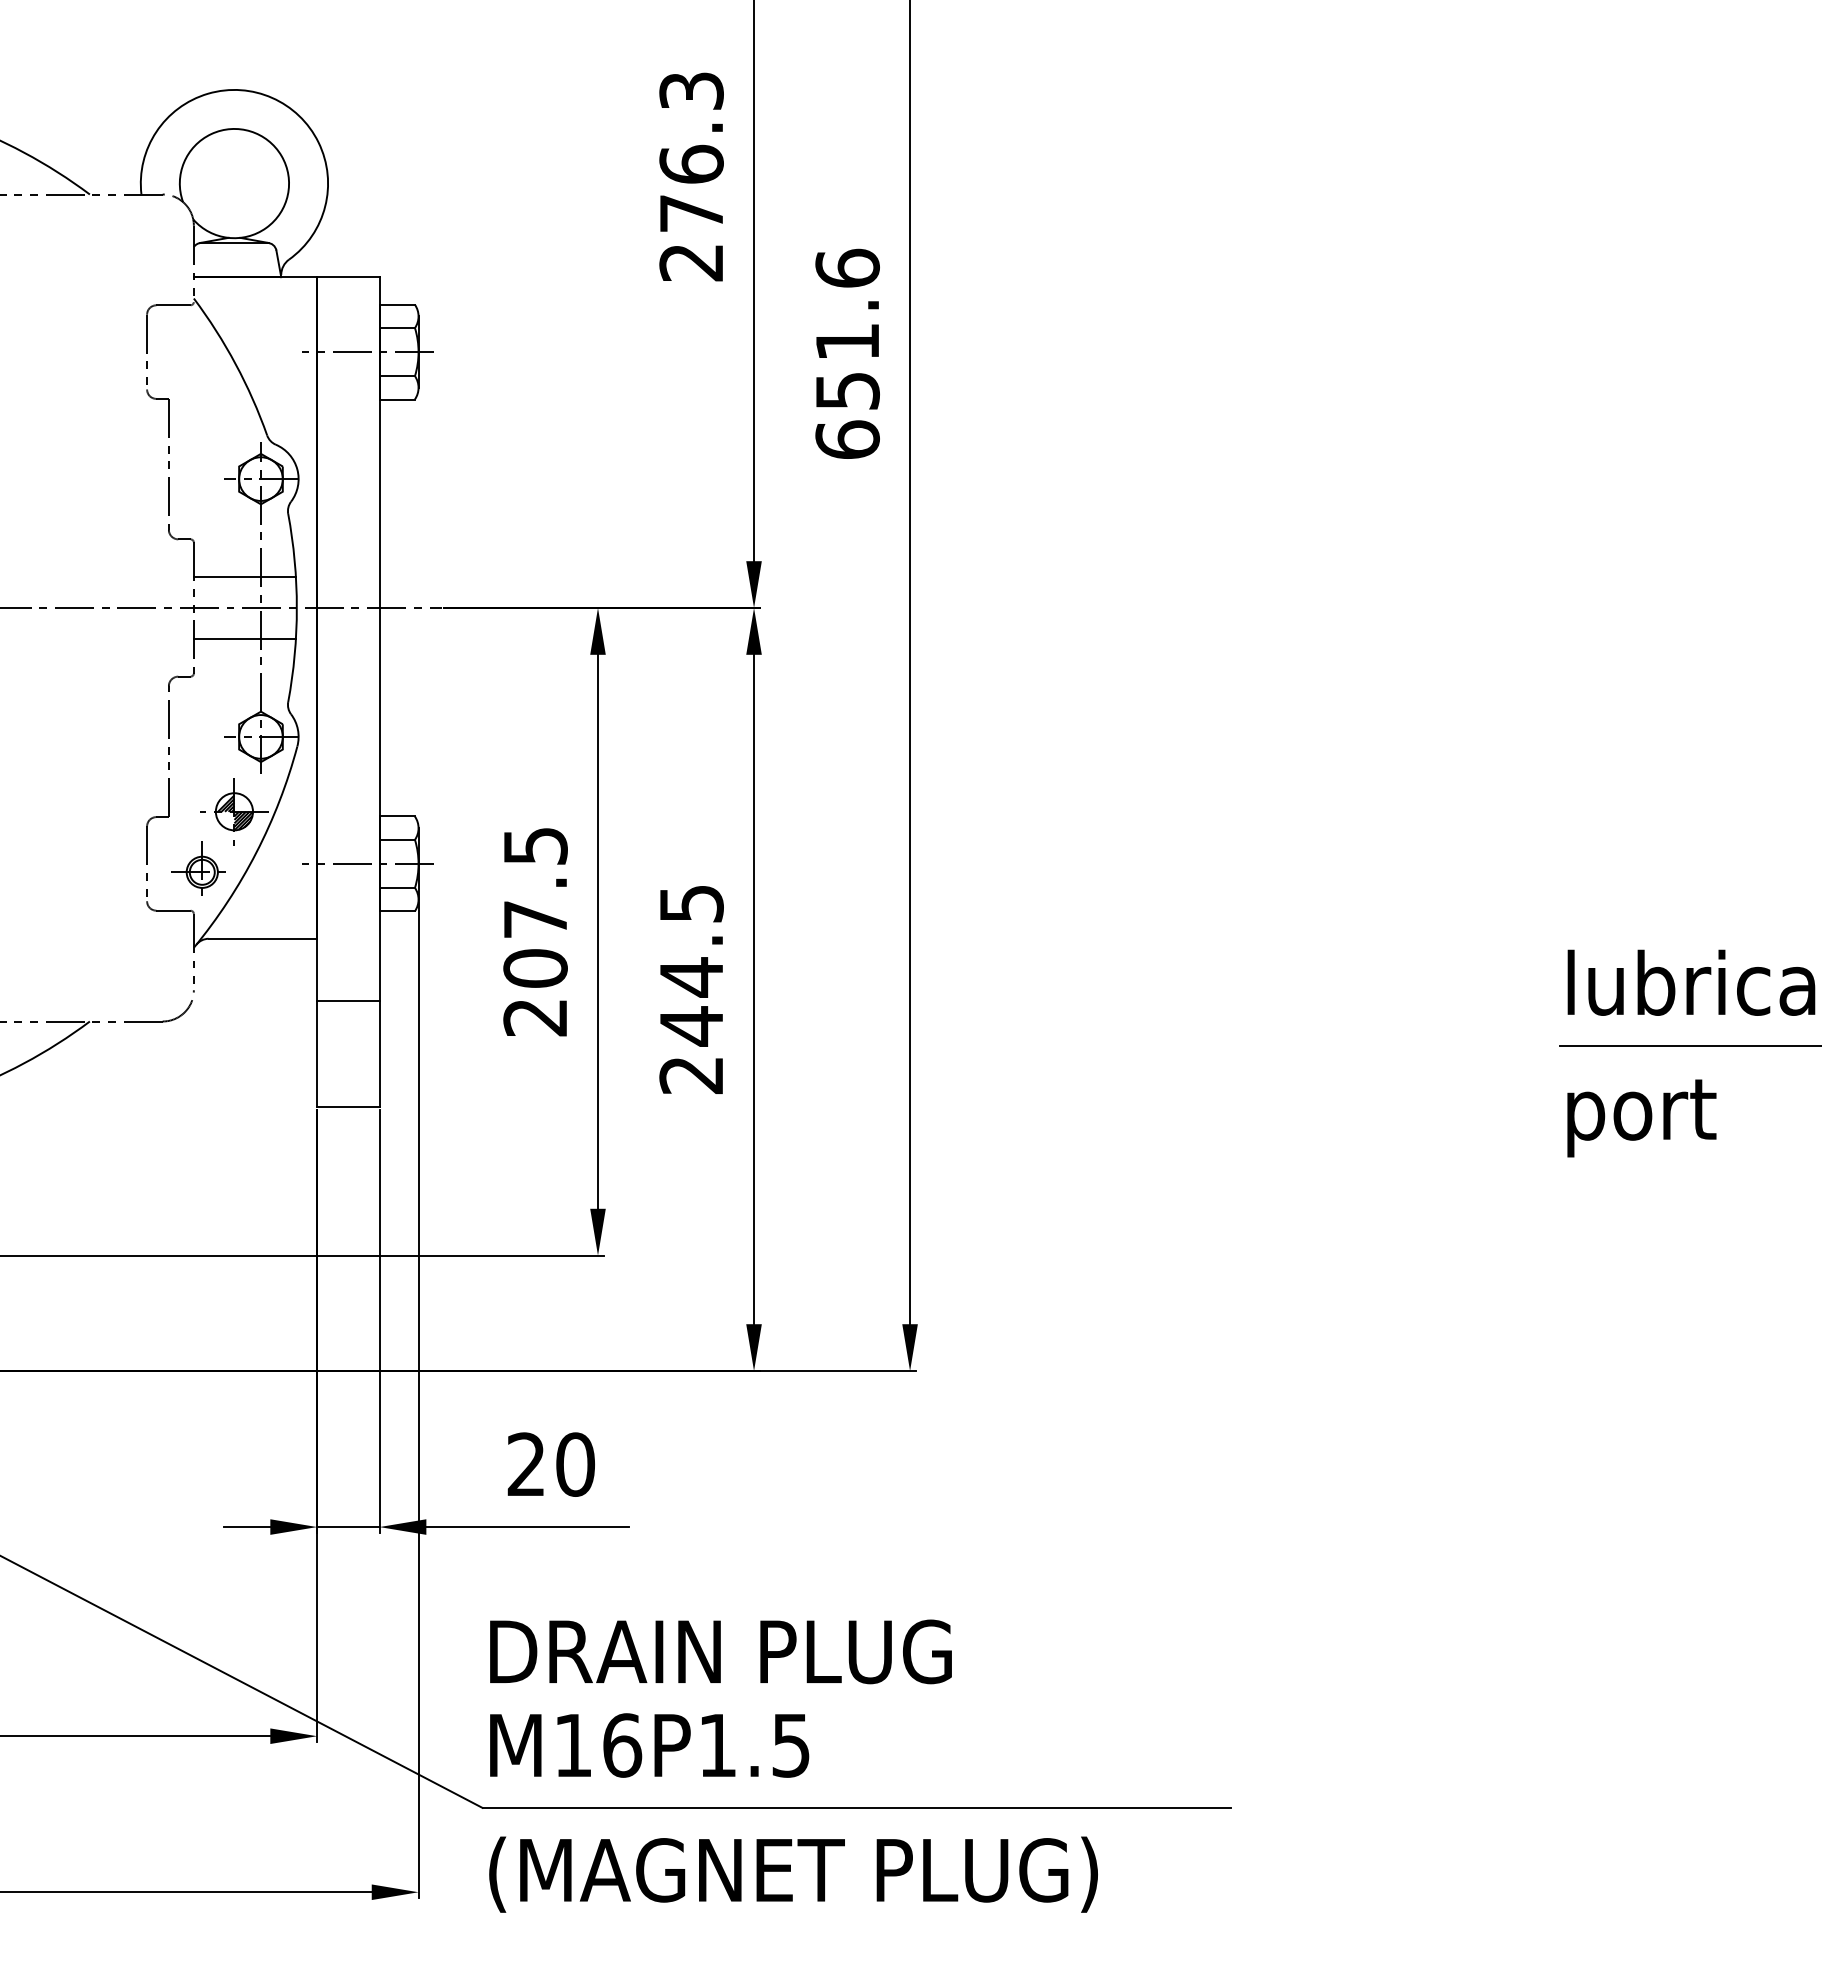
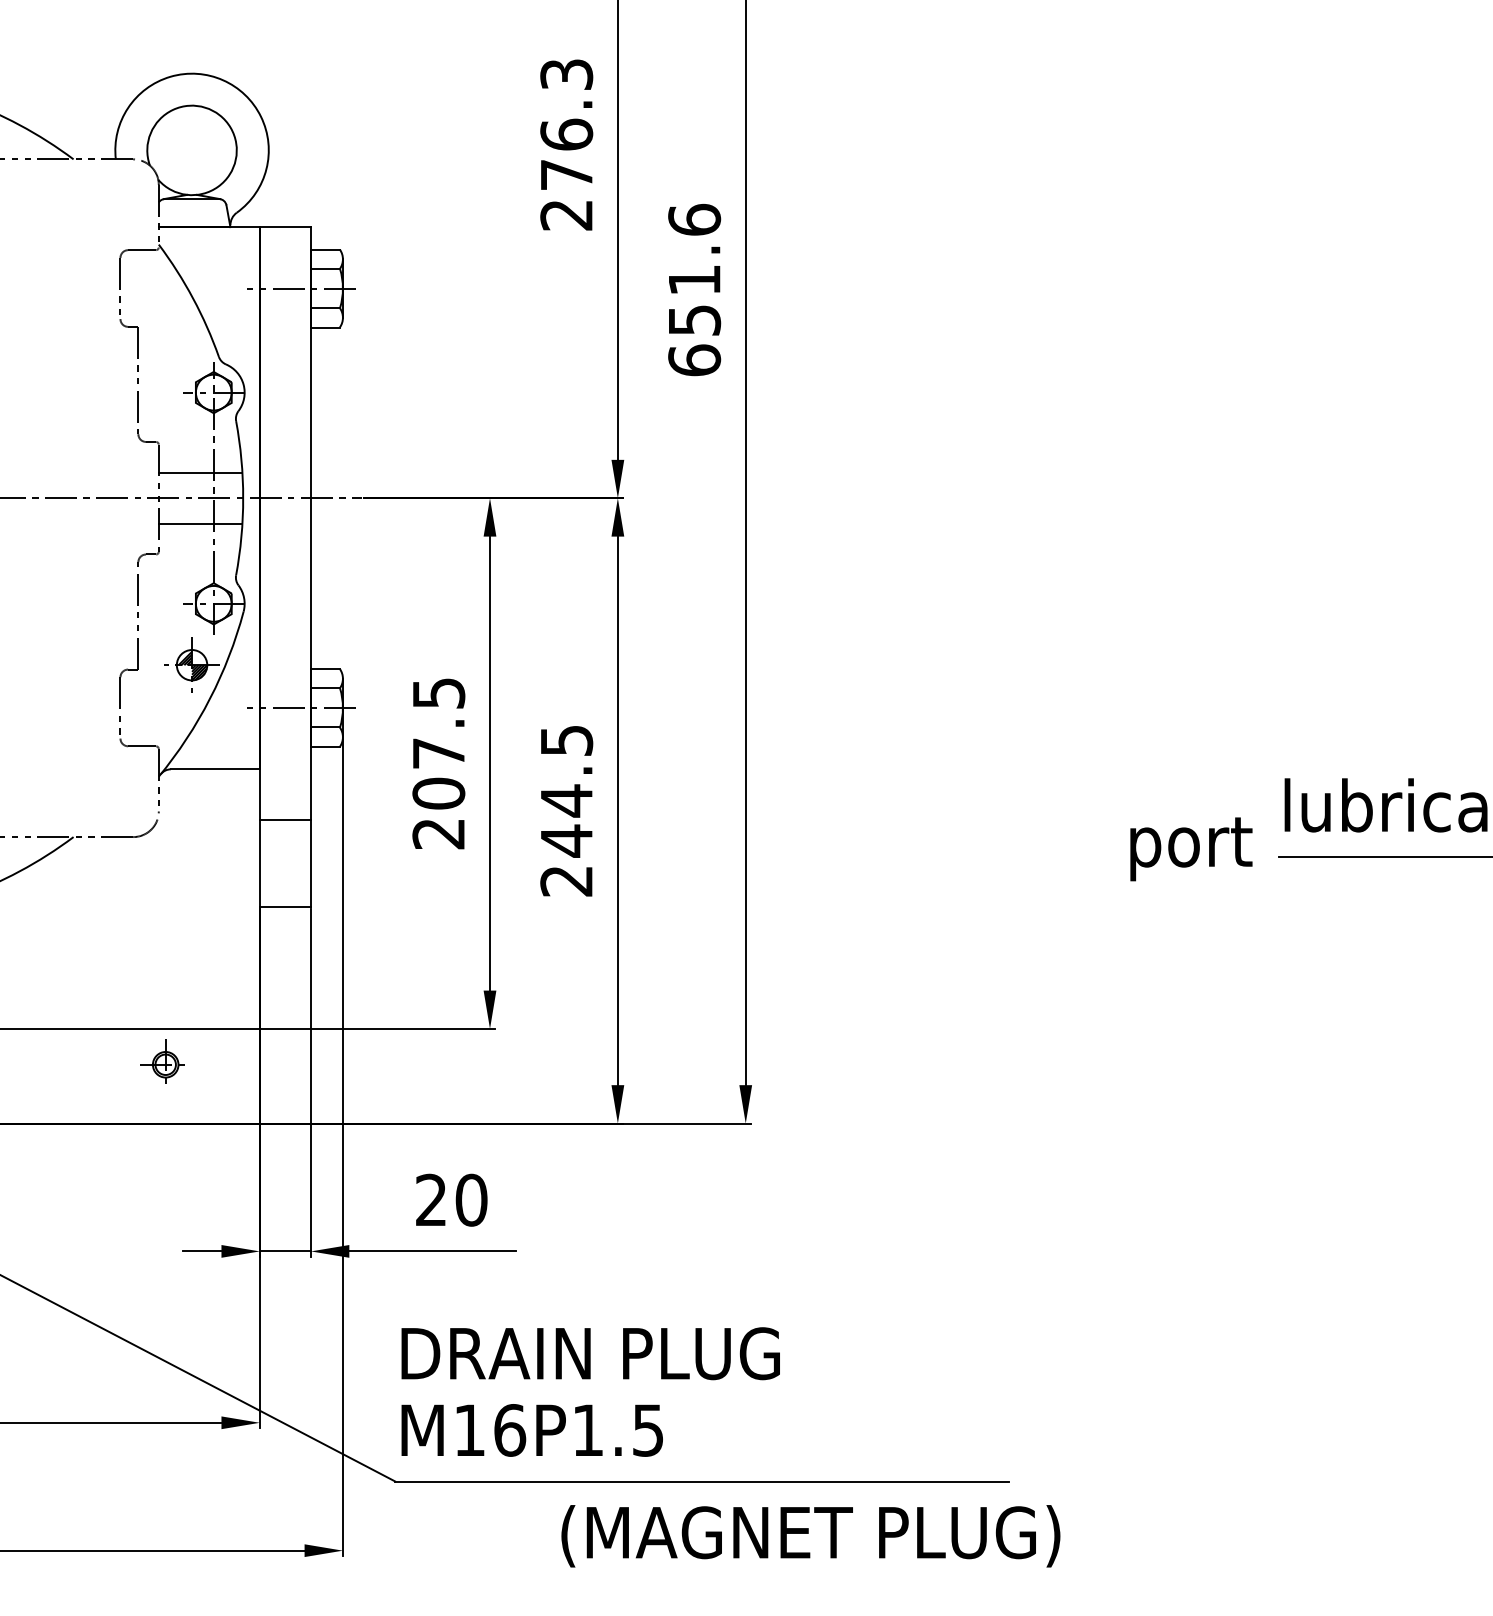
part: (198, 868) -> (162, 1061), moved
text: (1641, 1118) -> (1191, 849), moved
text: (793, 1874) -> (810, 1536), moved

